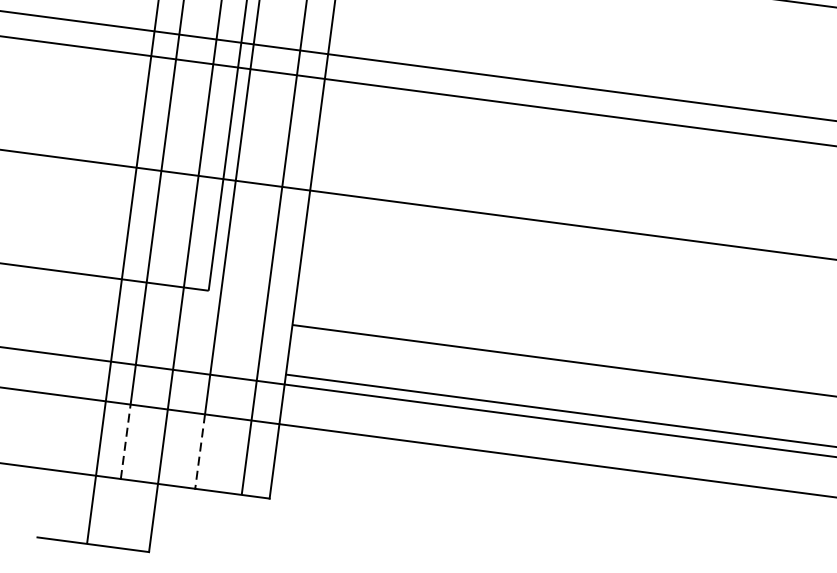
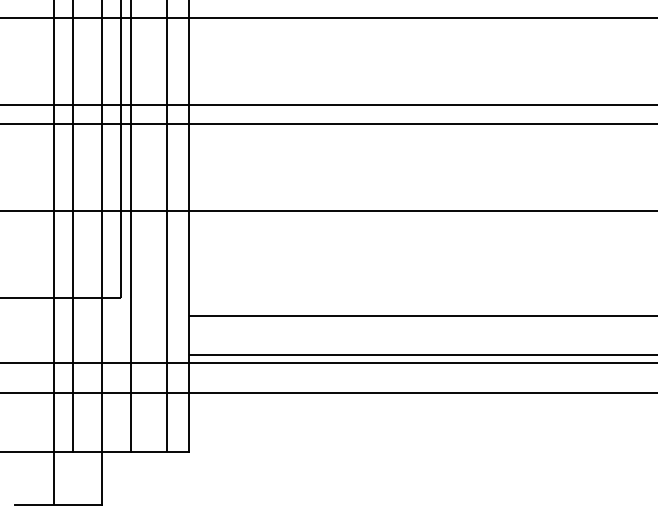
line: (126, 441) -> (73, 422), dashed -> solid
line: (200, 451) -> (131, 422), dashed -> solid

